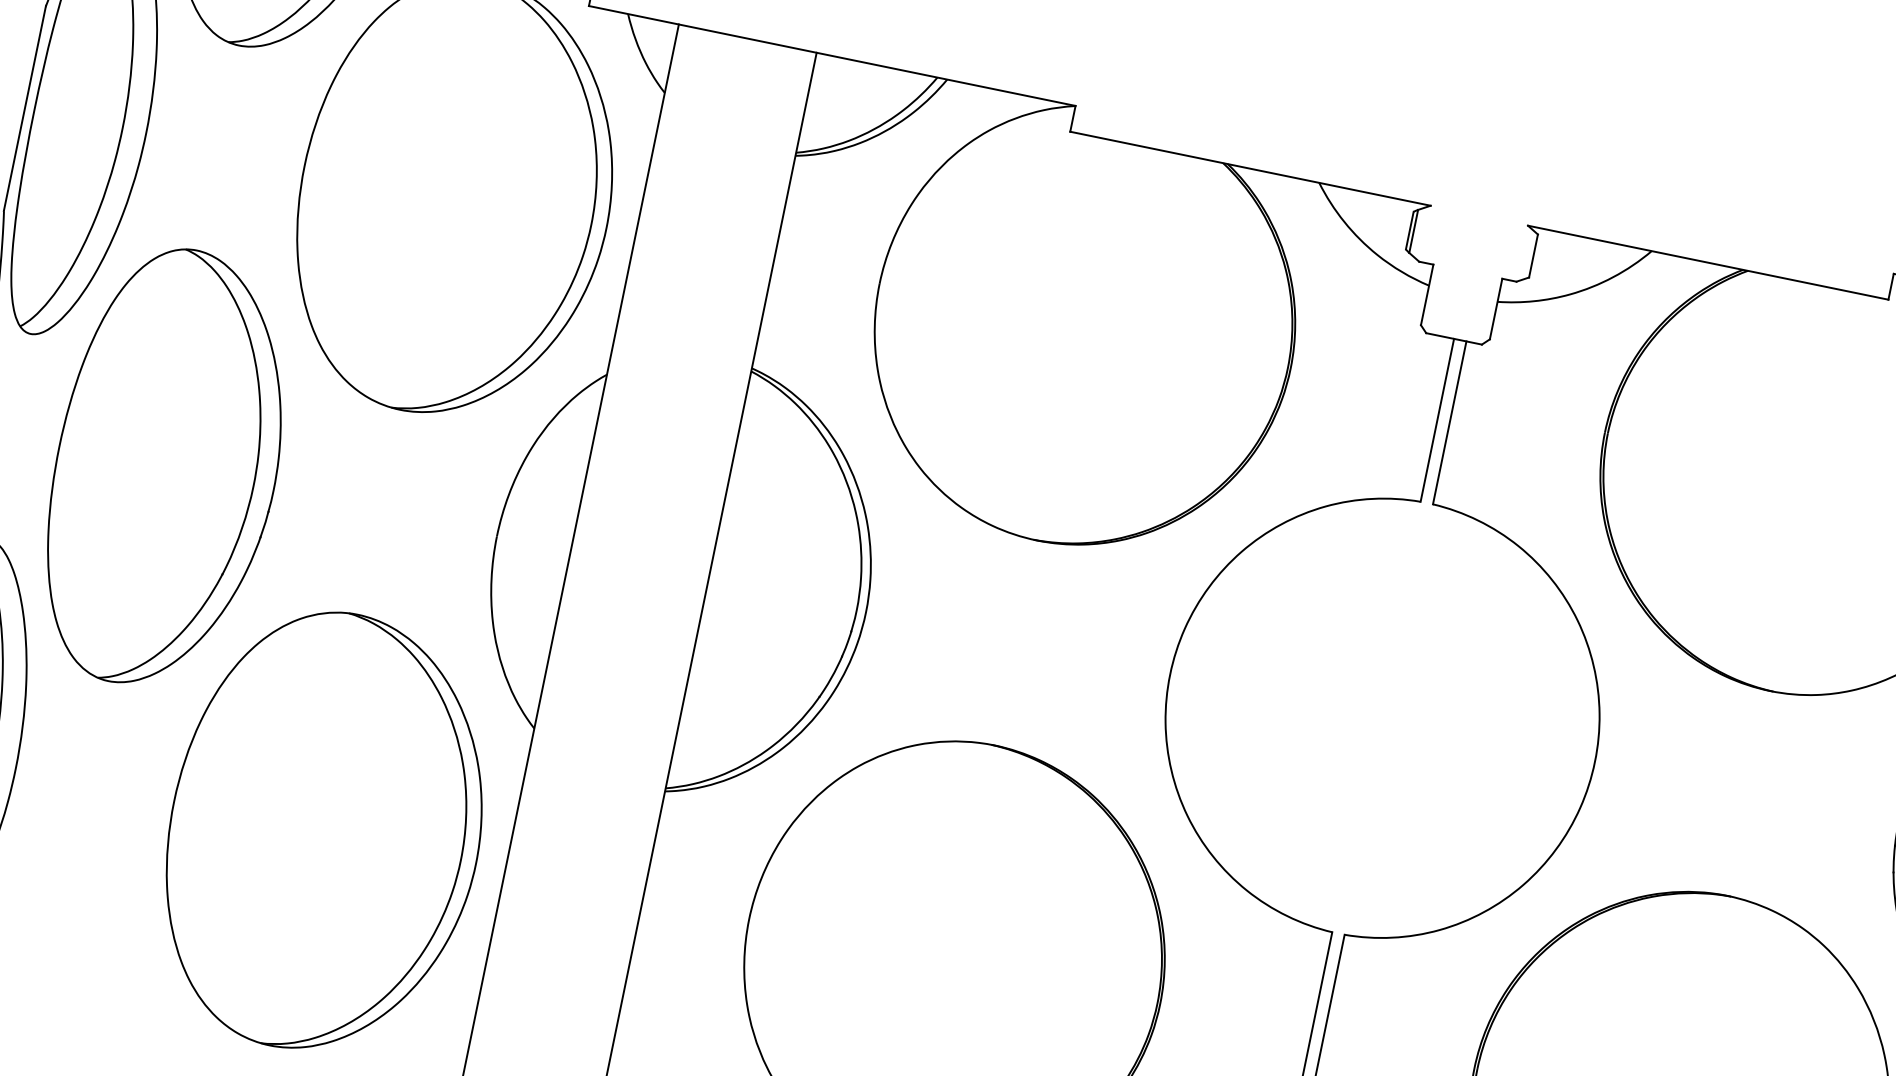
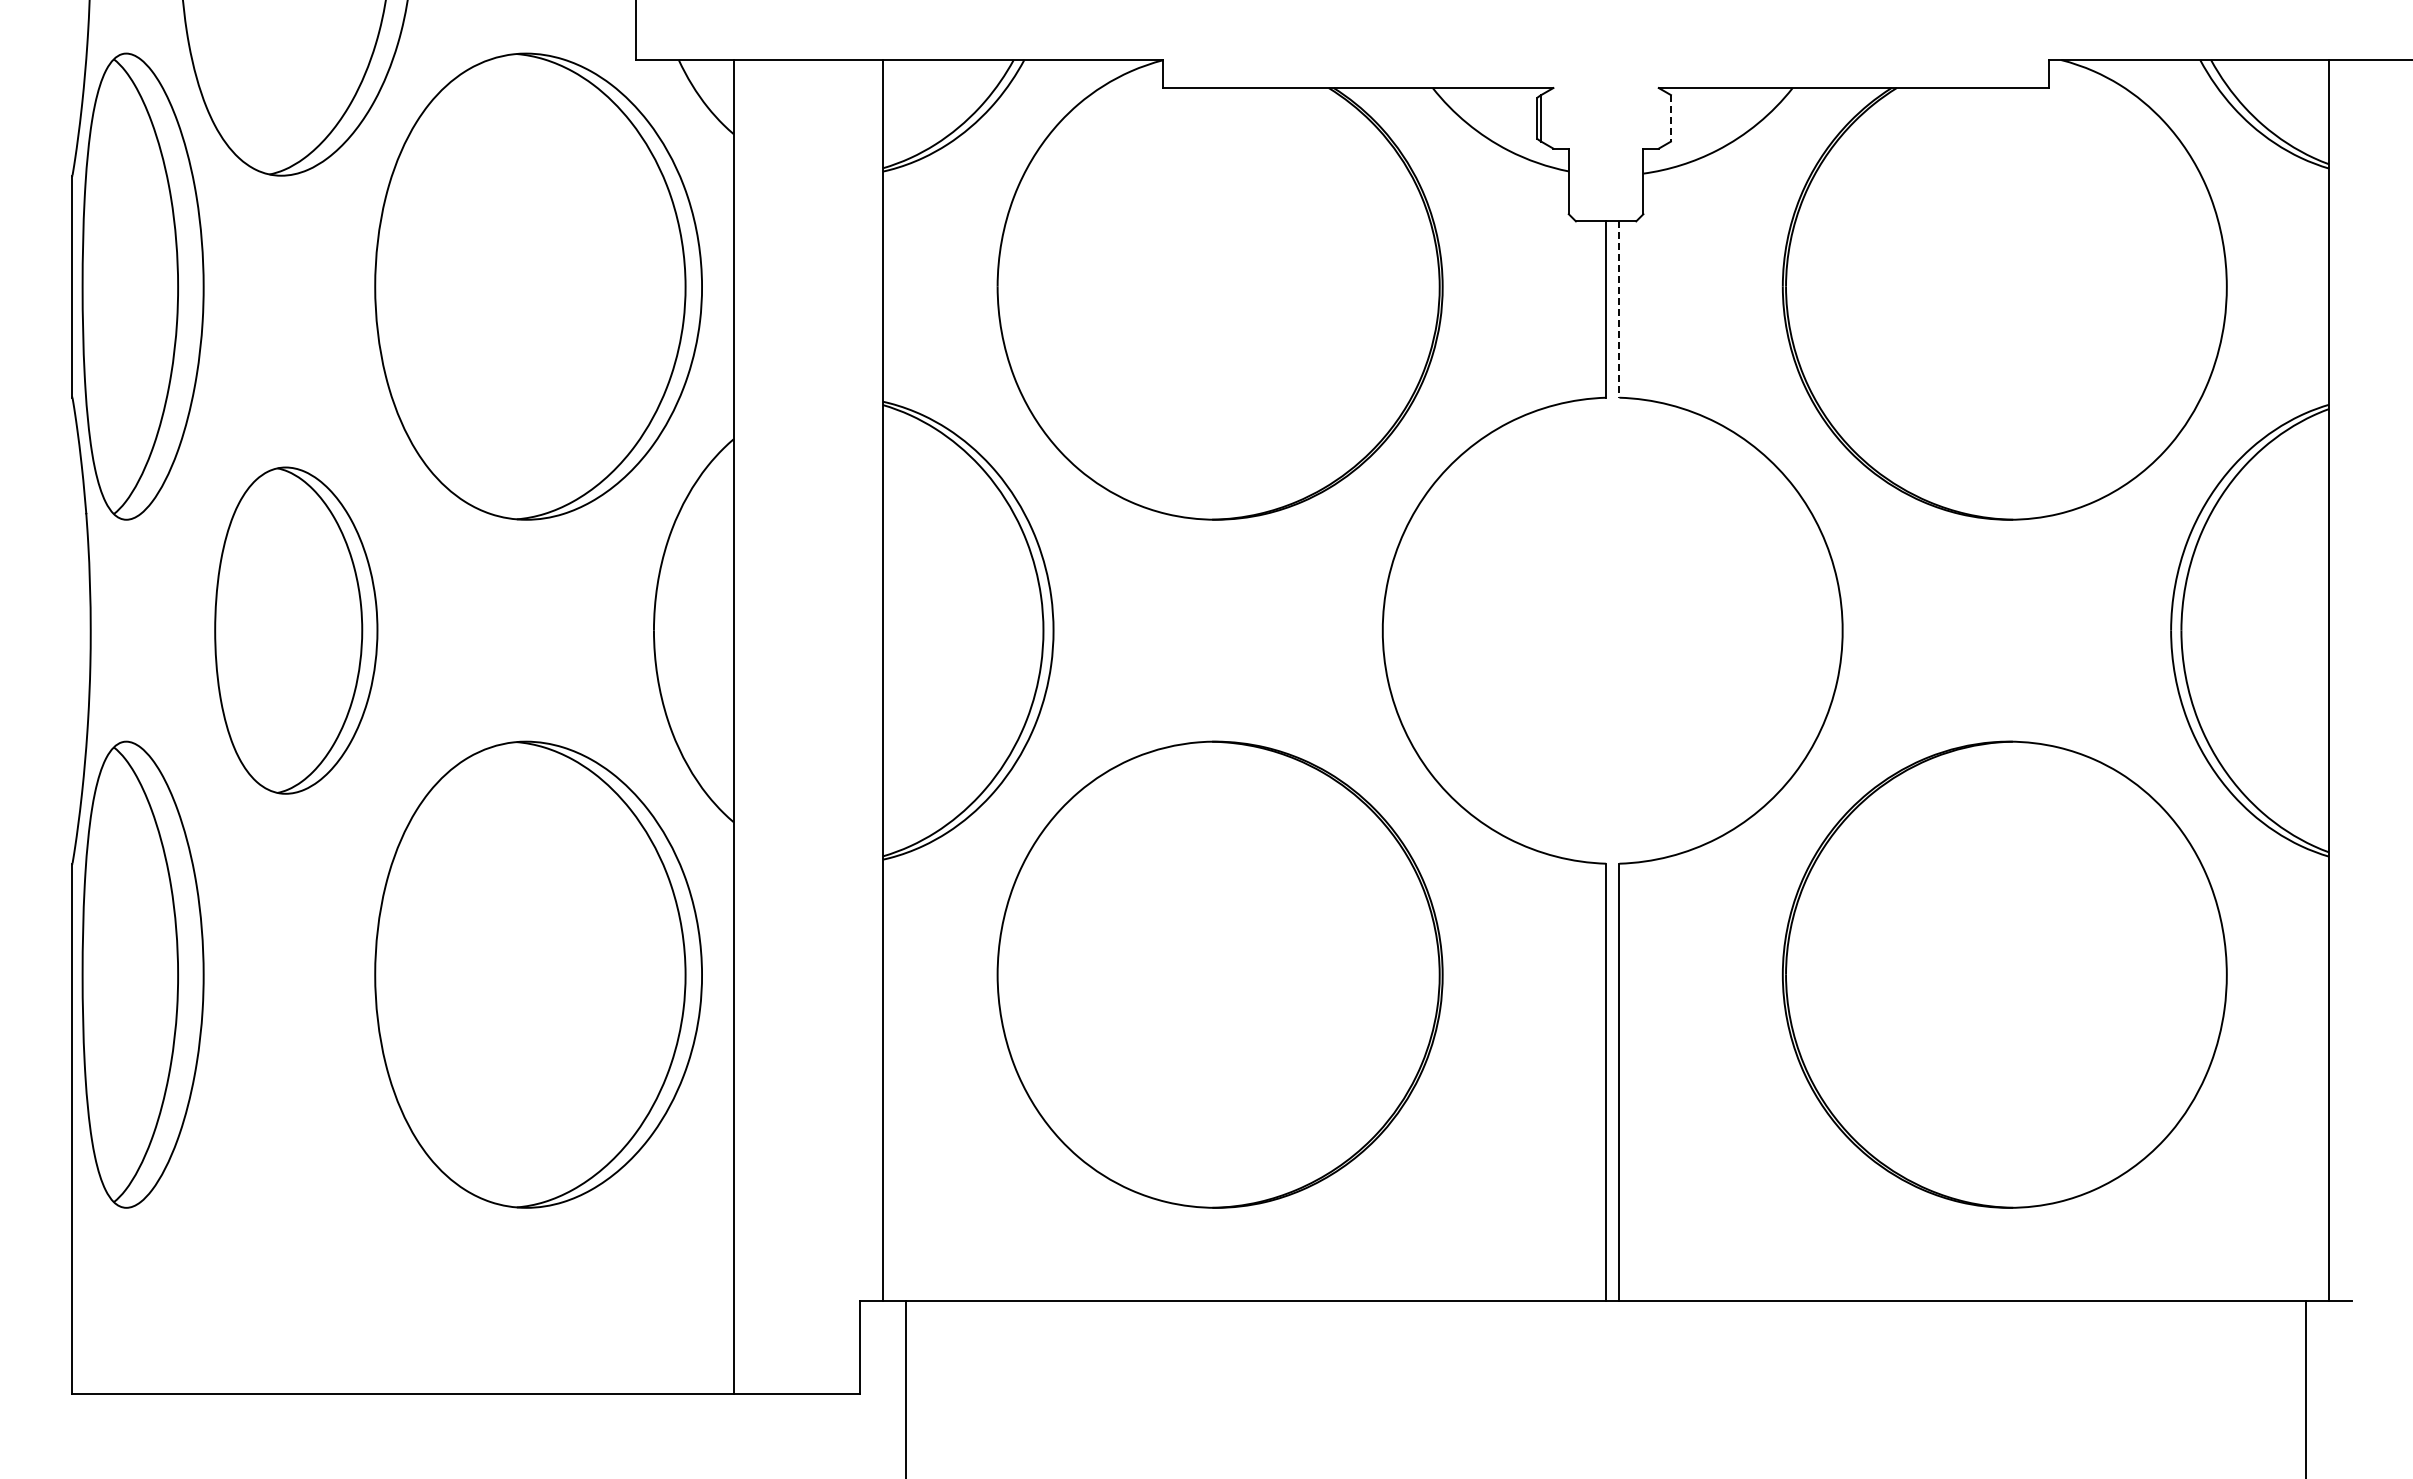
line: (1533, 256) -> (1670, 118), solid -> dashed
line: (1449, 423) -> (1619, 310), solid -> dashed
part: (166, 468) -> (296, 630), size x0.7

